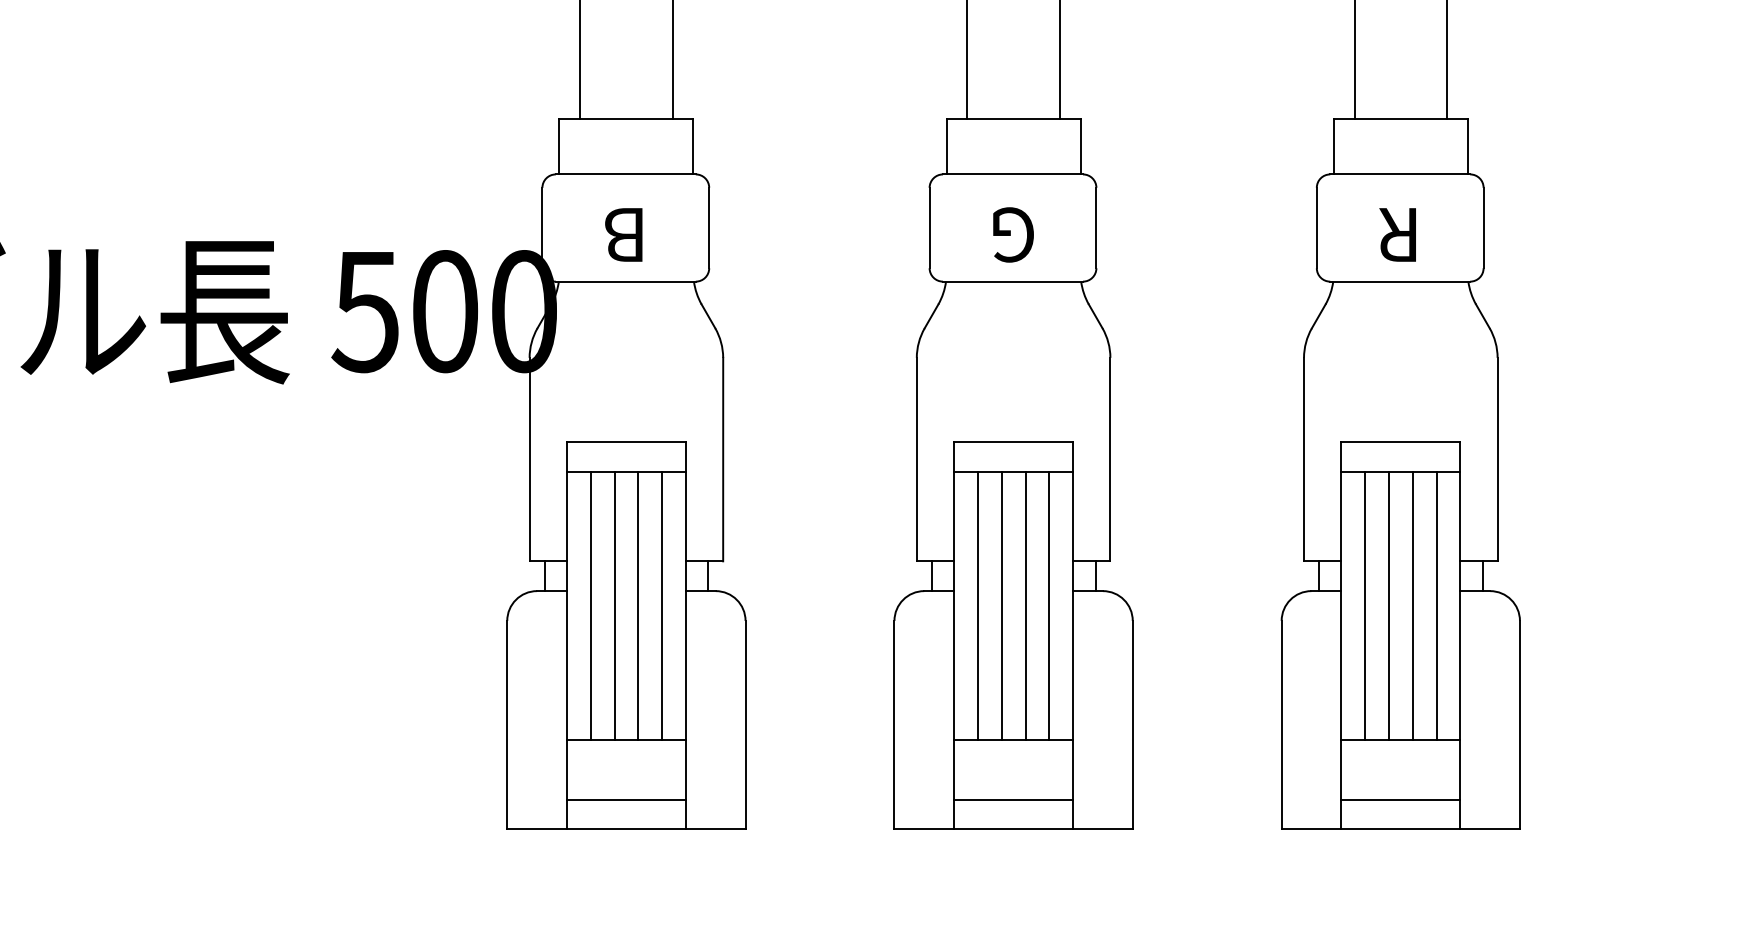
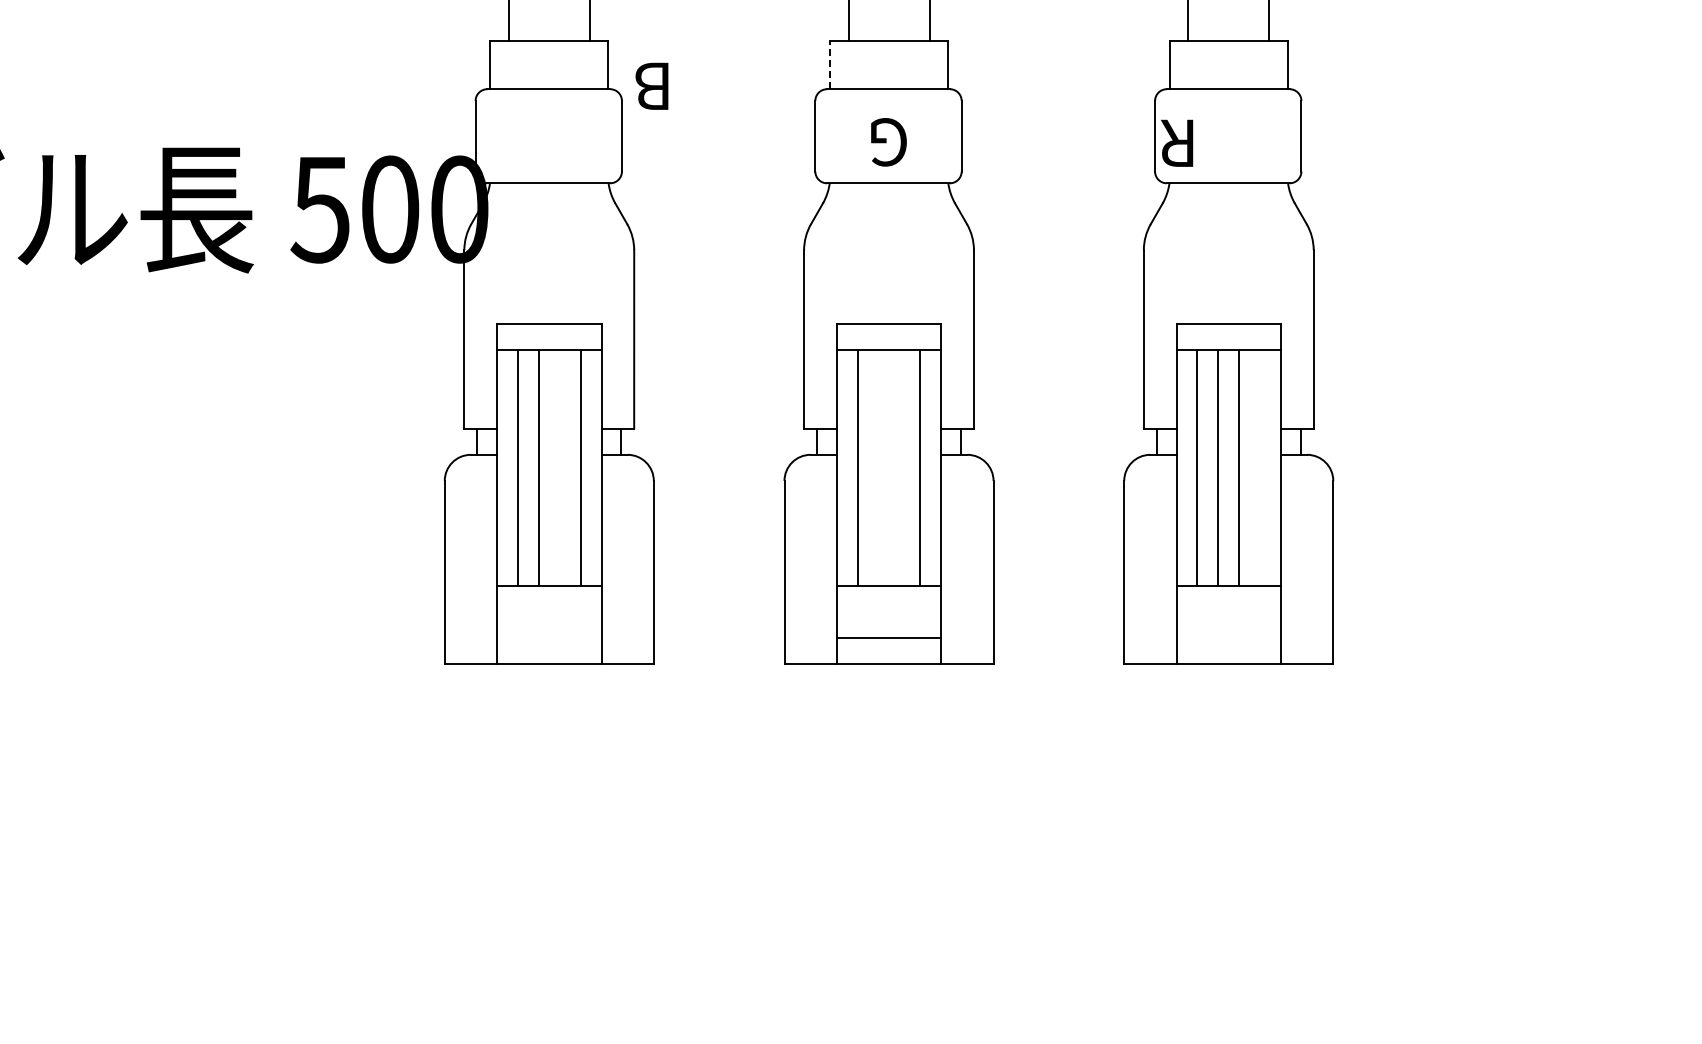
line: (946, 146) -> (830, 64), solid -> dashed
text: (623, 234) -> (651, 85), moved
text: (1398, 234) -> (1177, 142), moved
line: (638, 605) -> (559, 467), removed
line: (1001, 605) -> (878, 467), removed
line: (1025, 605) -> (899, 467), removed
line: (1436, 605) -> (1260, 467), removed
line: (626, 799) -> (549, 637), removed
line: (1400, 799) -> (1228, 637), removed

